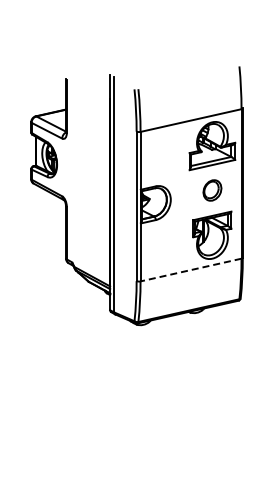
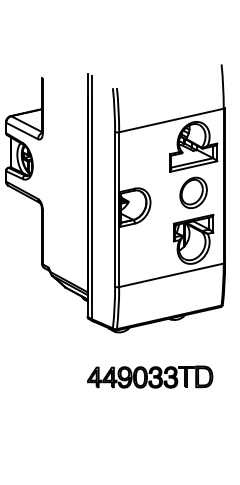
part: (212, 190) -> (193, 192), size x1.43
line: (191, 270) -> (171, 275), dashed -> solid
part: (170, 368) -> (150, 377), added

